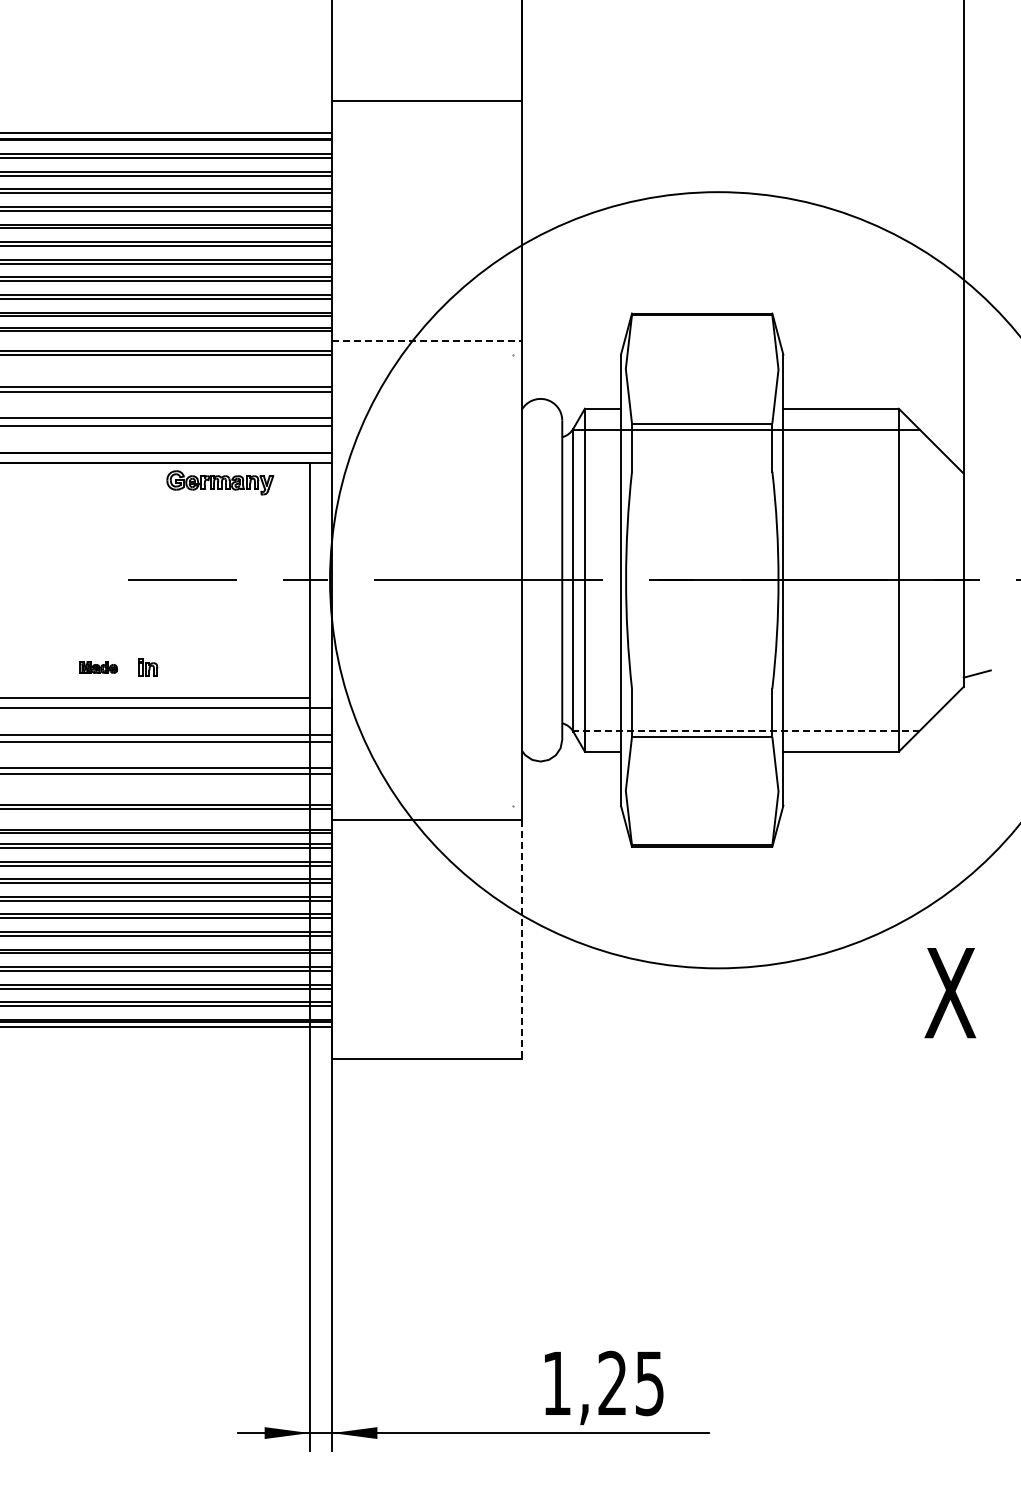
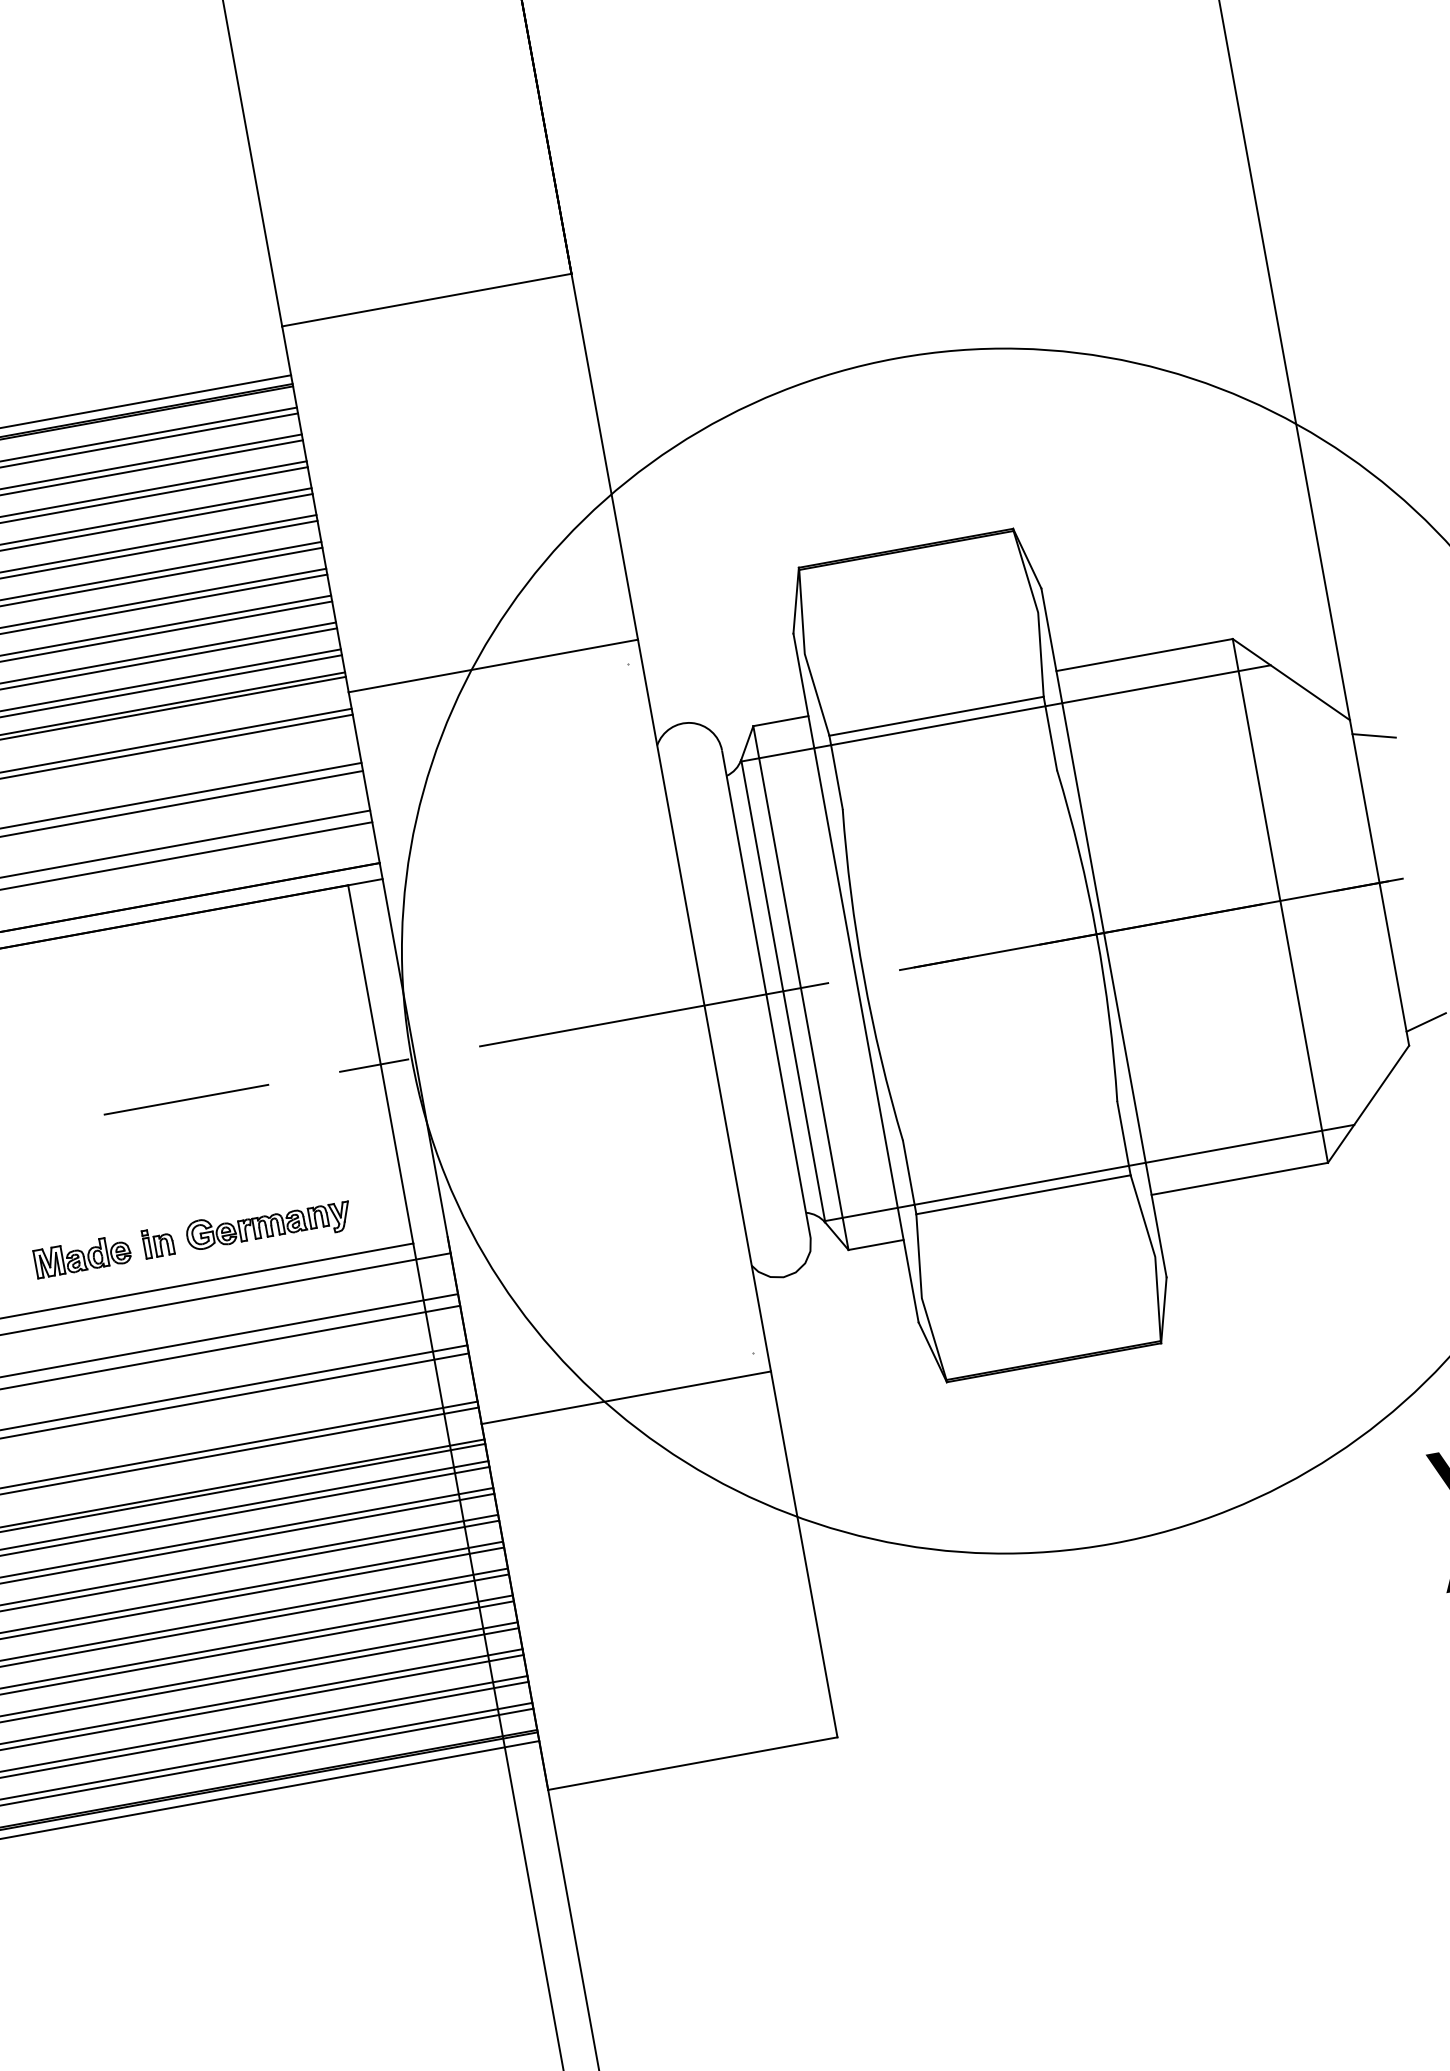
line: (427, 340) -> (494, 665), dashed -> solid
part: (220, 482) -> (269, 1225), moved
line: (976, 486) -> (1372, 736), added
part: (98, 667) -> (82, 1256), size x1.67
line: (746, 730) -> (1089, 1172), dashed -> solid
line: (521, 939) -> (803, 1554), dashed -> solid

